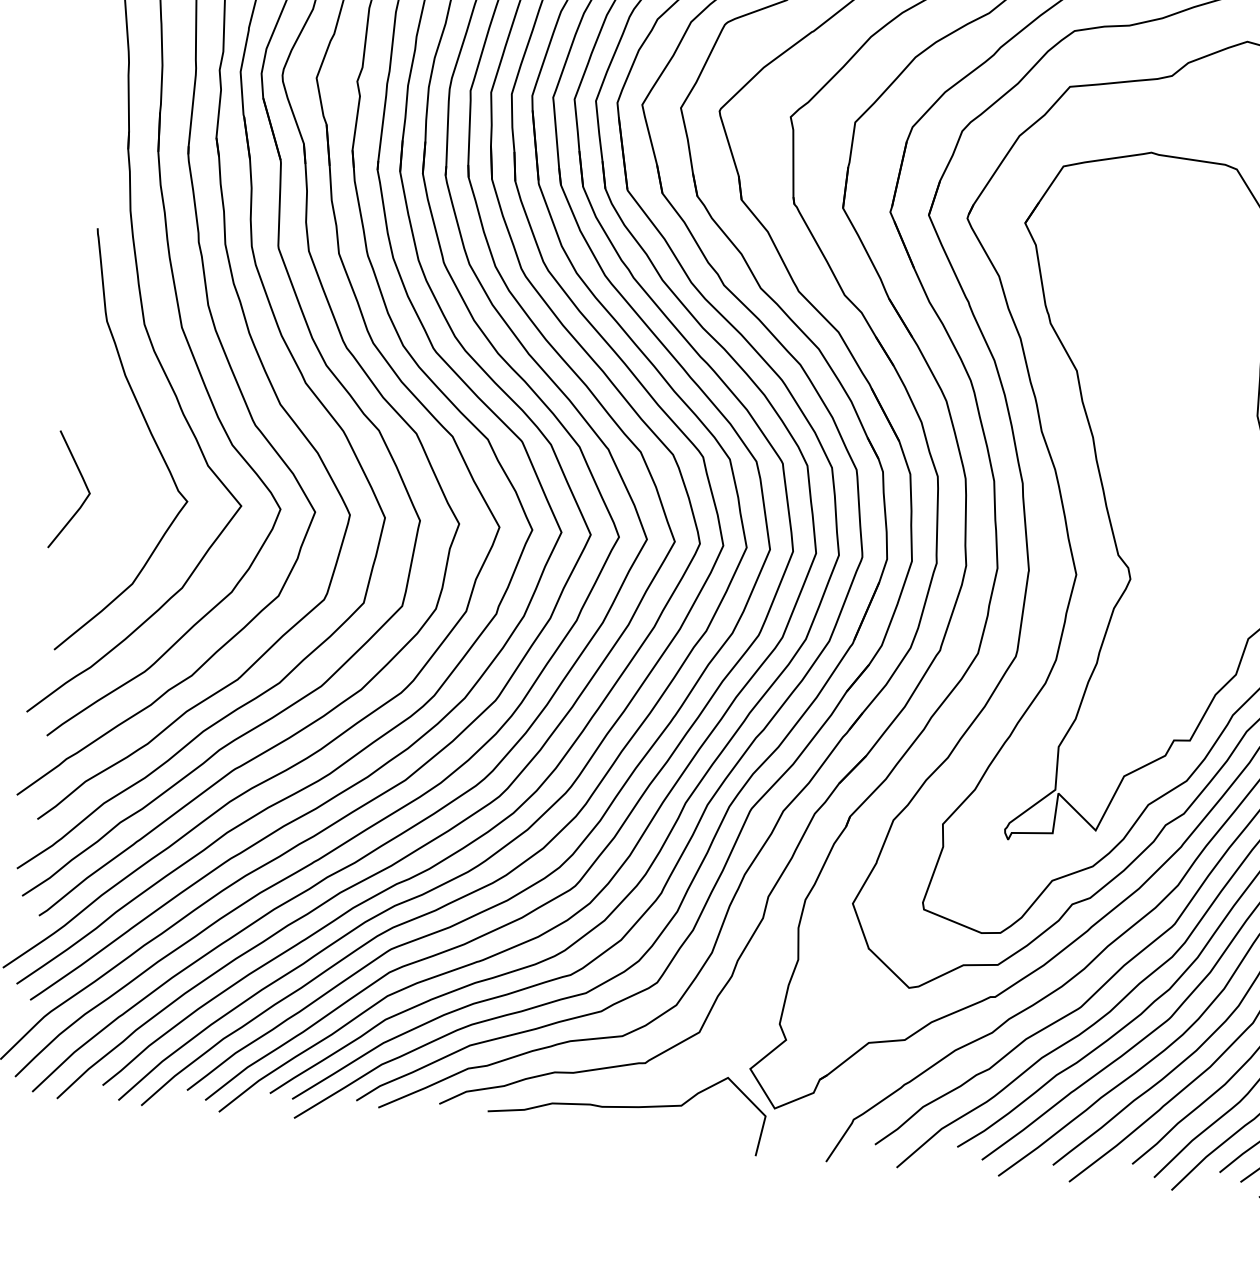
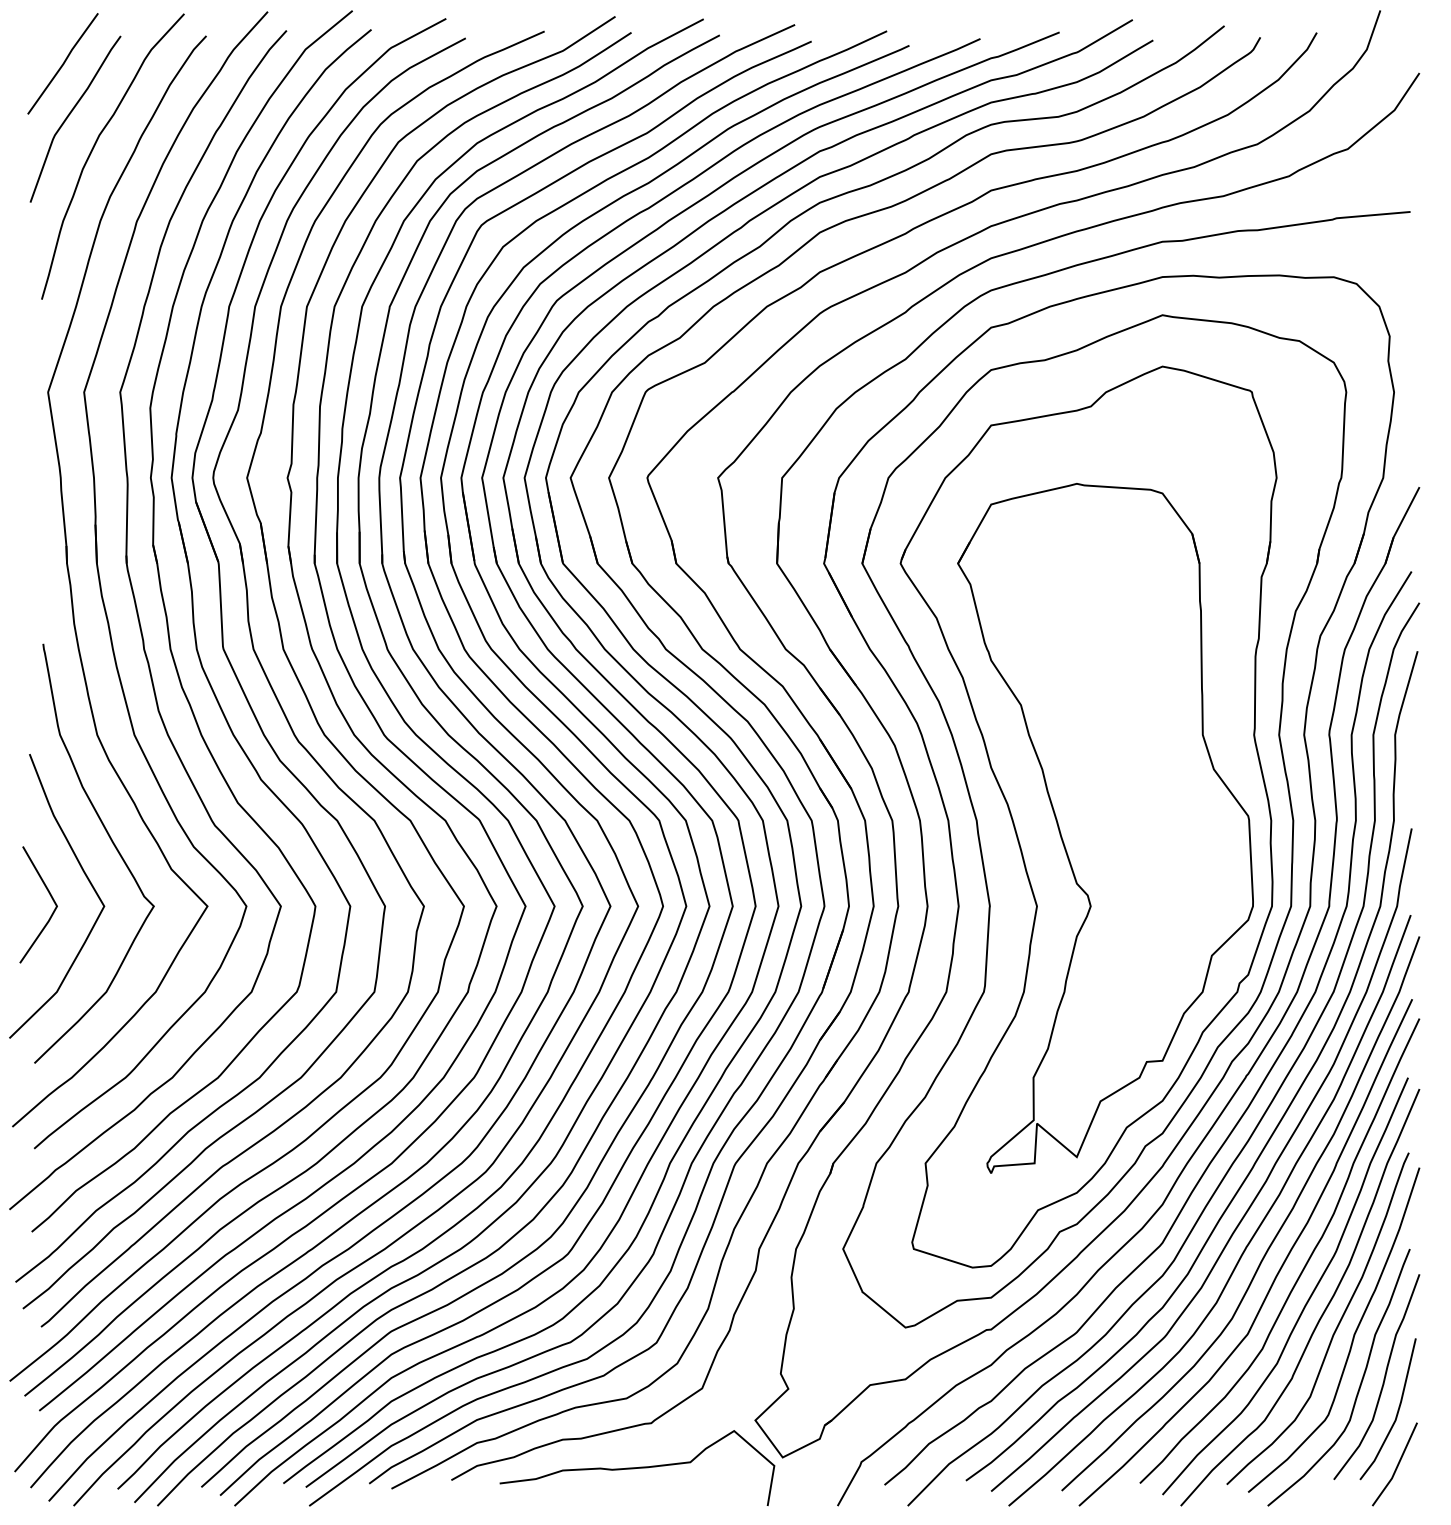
curve: (121, 468) -> (86, 878), added

